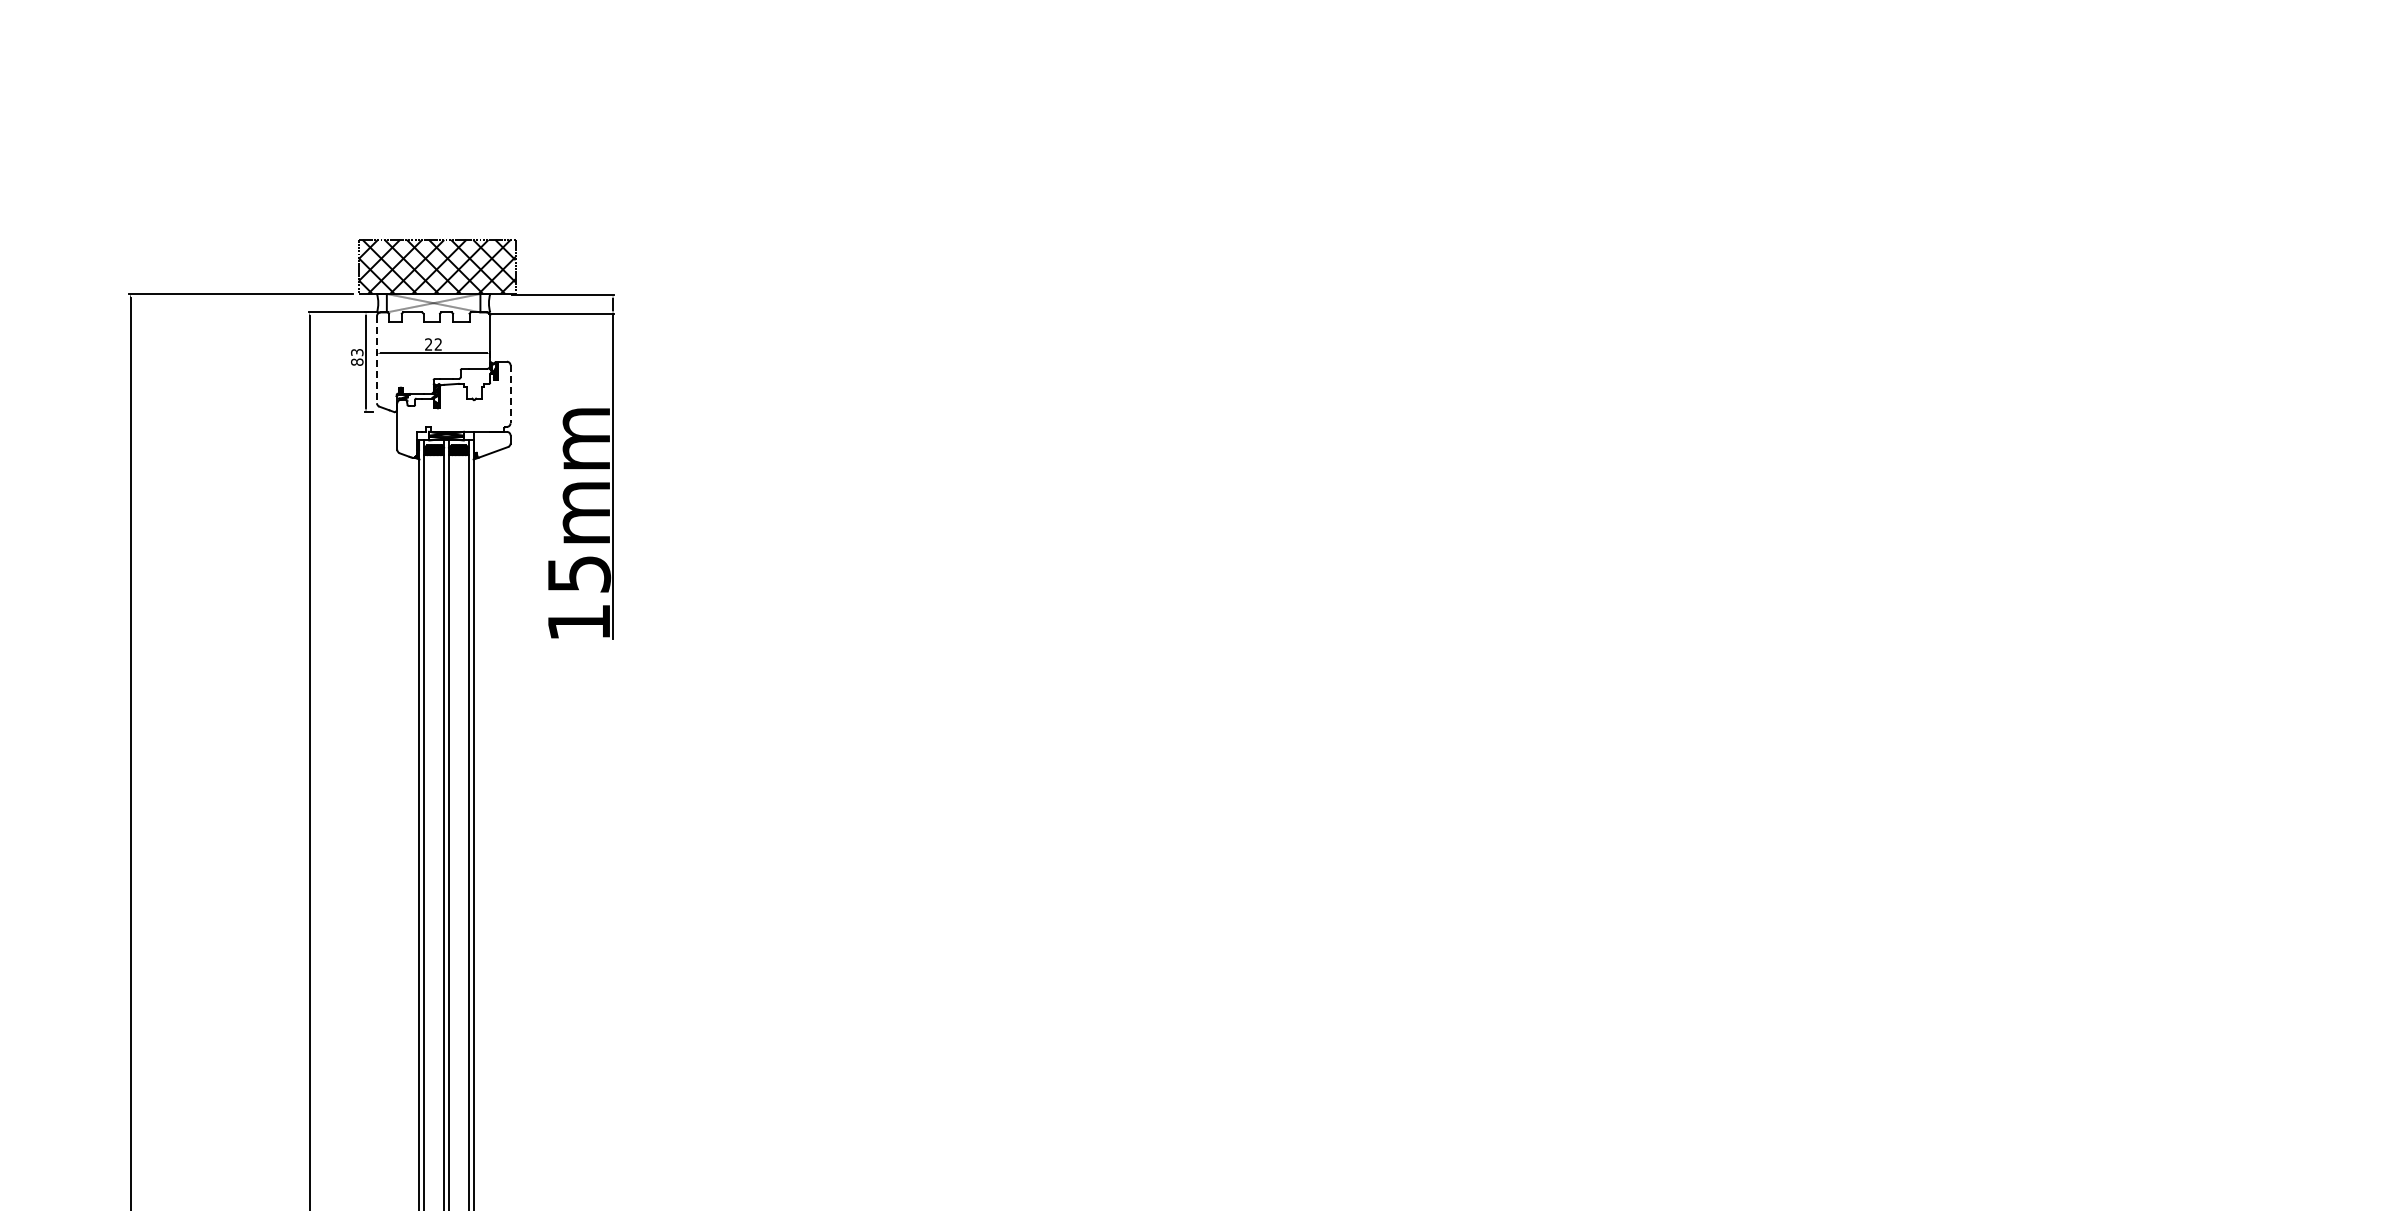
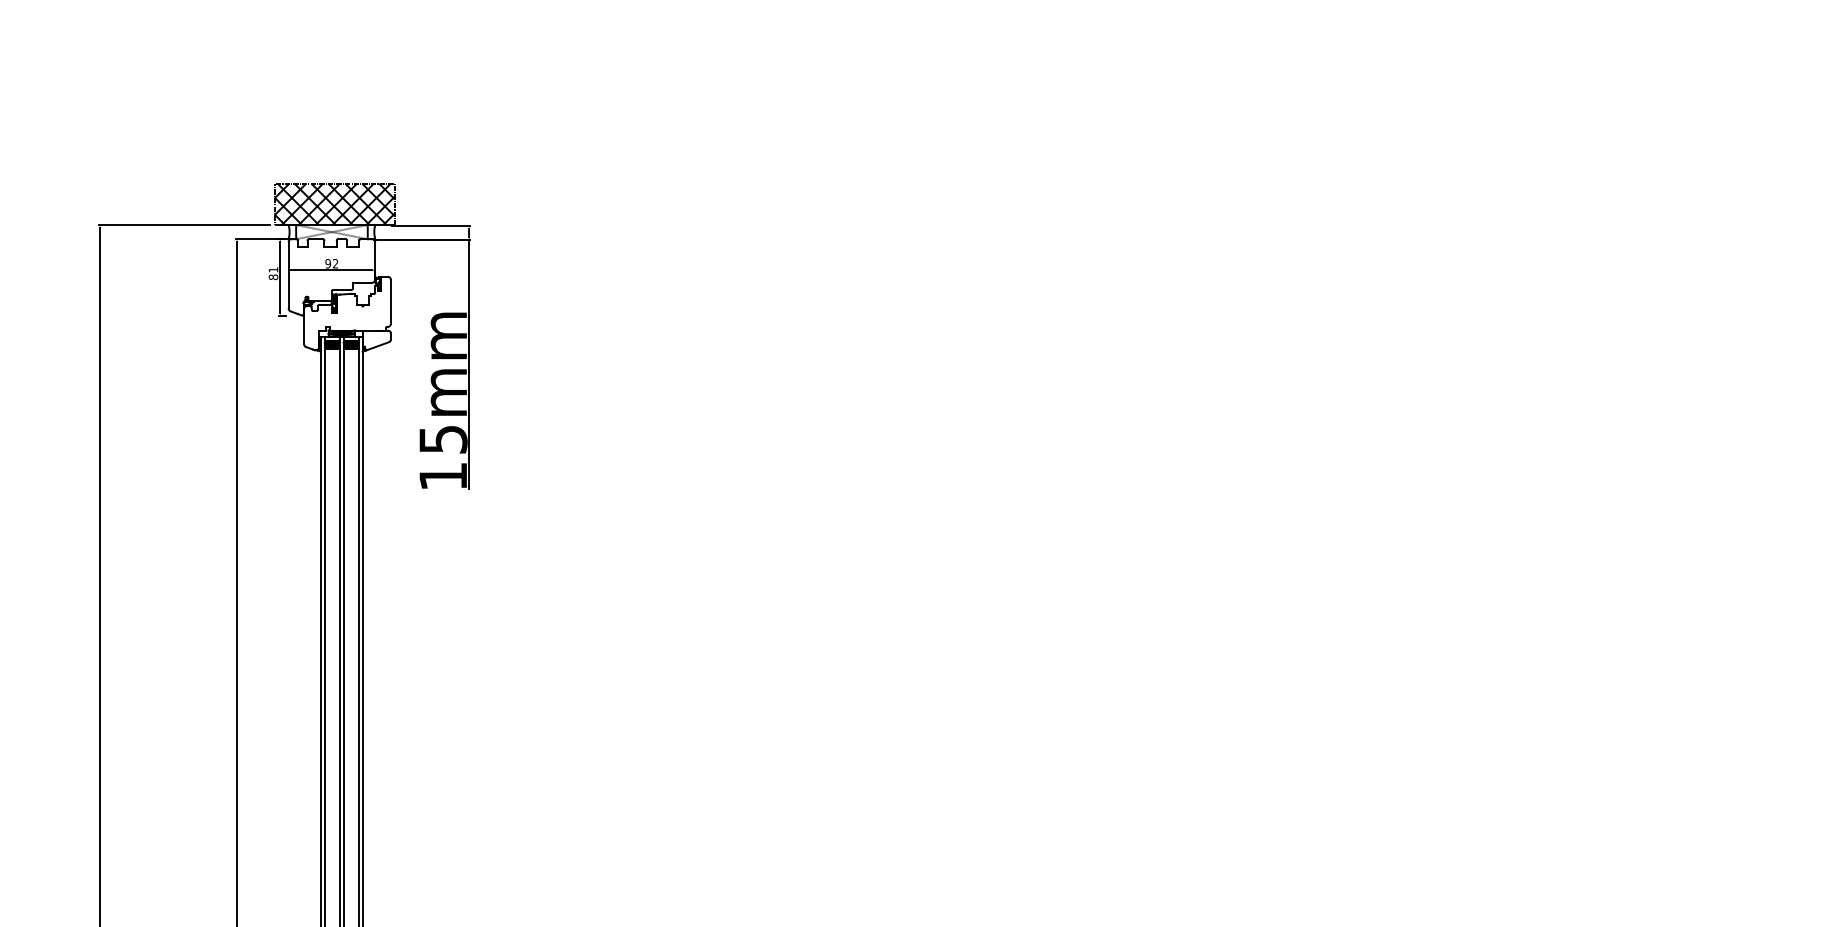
text: (428, 344) -> (328, 263), 22 -> 92
text: (357, 352) -> (273, 269), 83 -> 81
line: (377, 359) -> (288, 275), dashed -> solid
line: (510, 394) -> (390, 302), dashed -> solid

